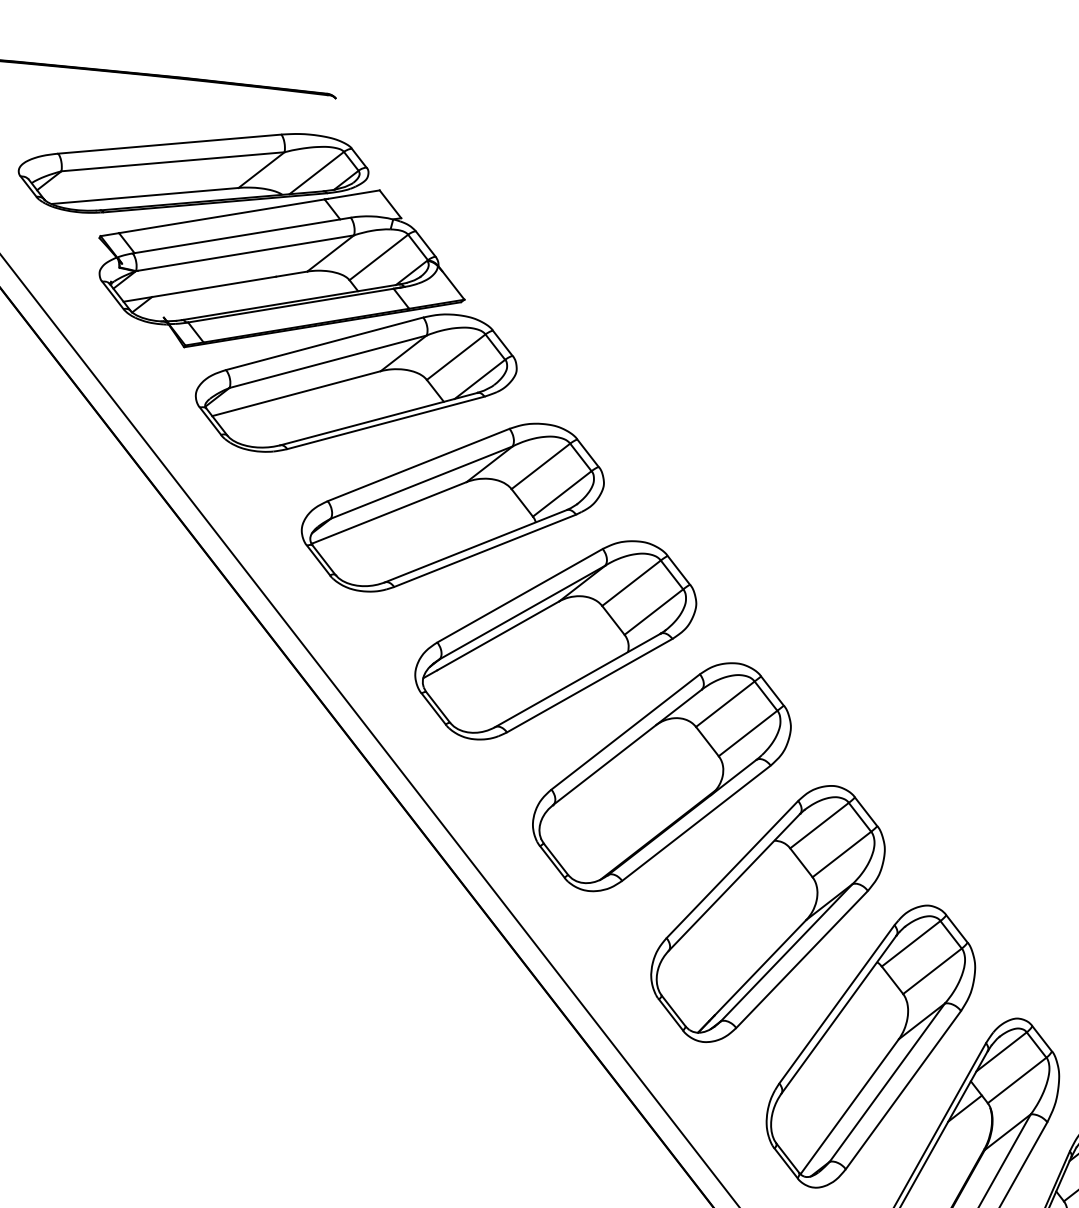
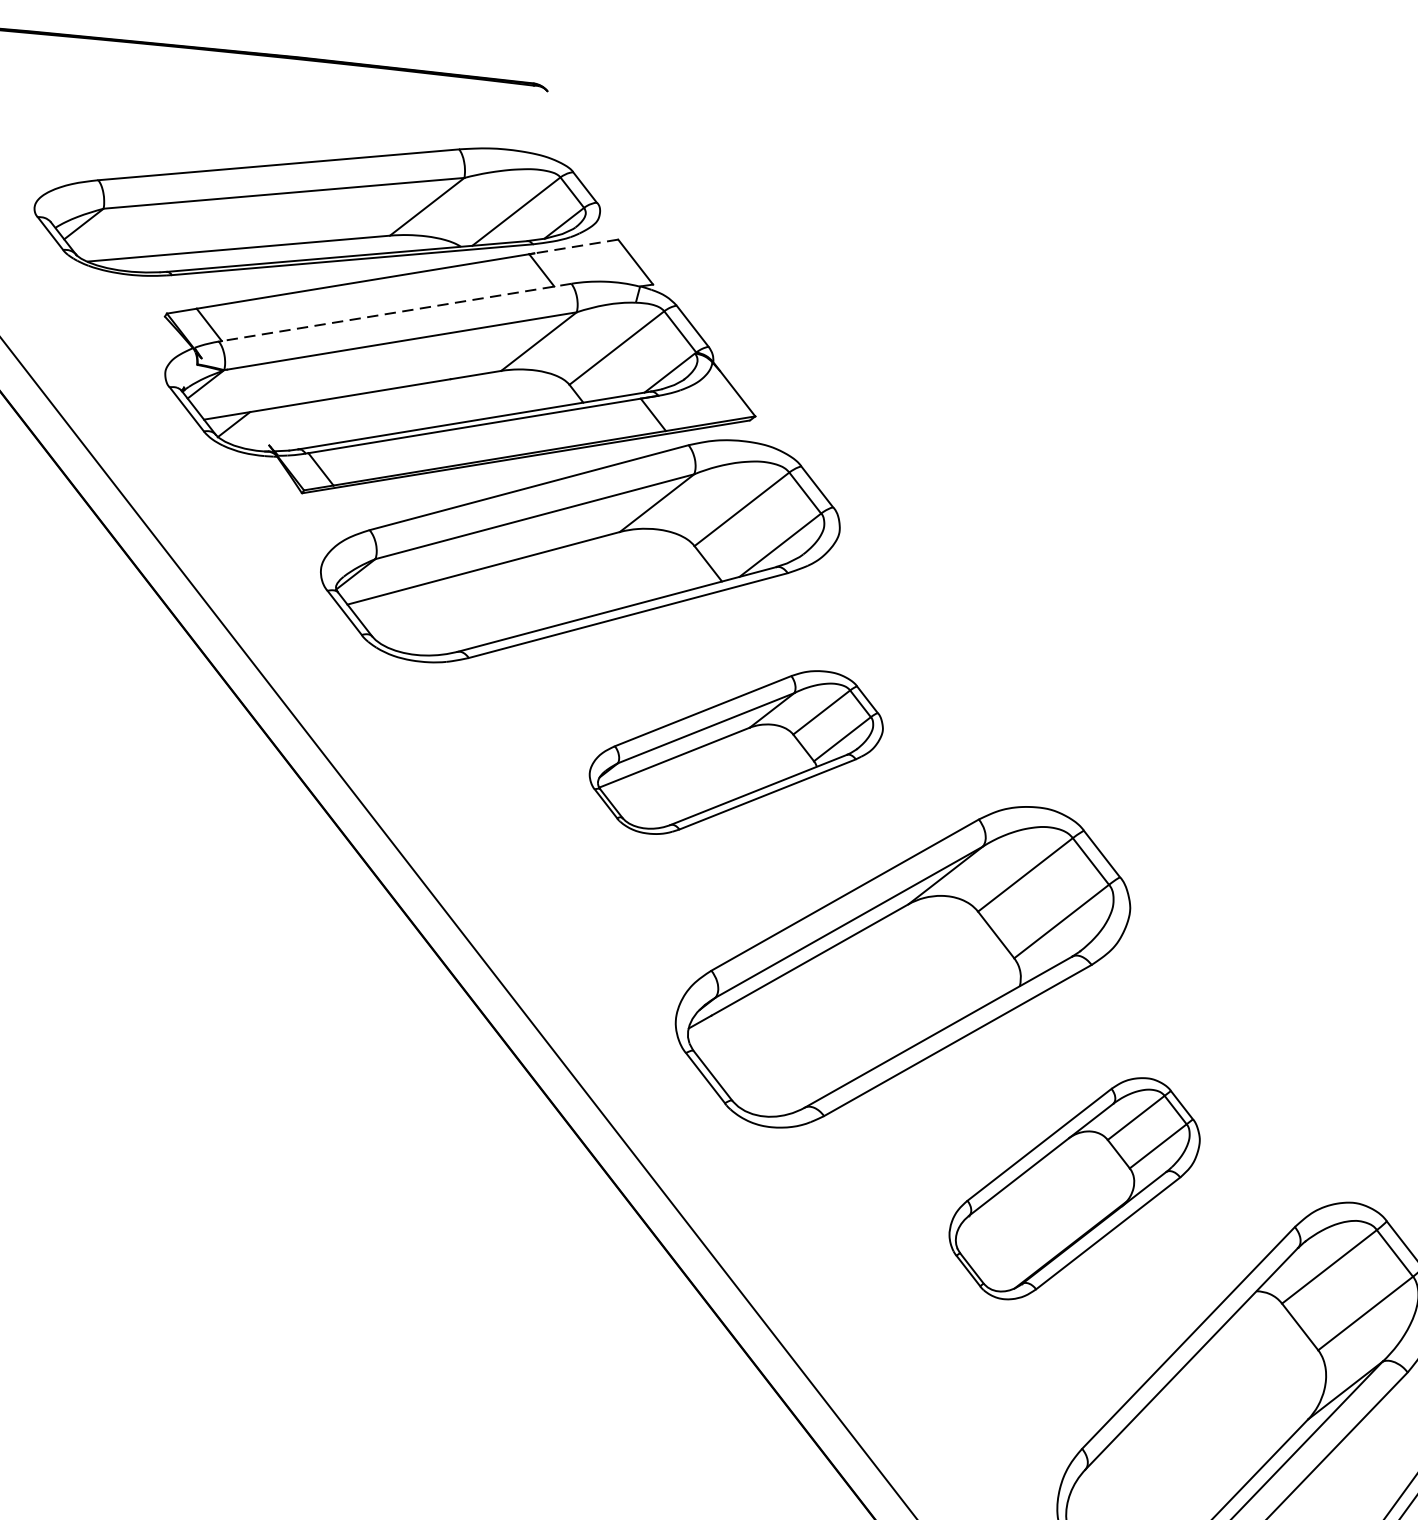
line: (353, 194) -> (575, 246), solid -> dashed
line: (242, 235) -> (396, 312), solid -> dashed
part: (452, 507) -> (735, 752), size x0.6
part: (661, 777) -> (1073, 1189), size x0.6

